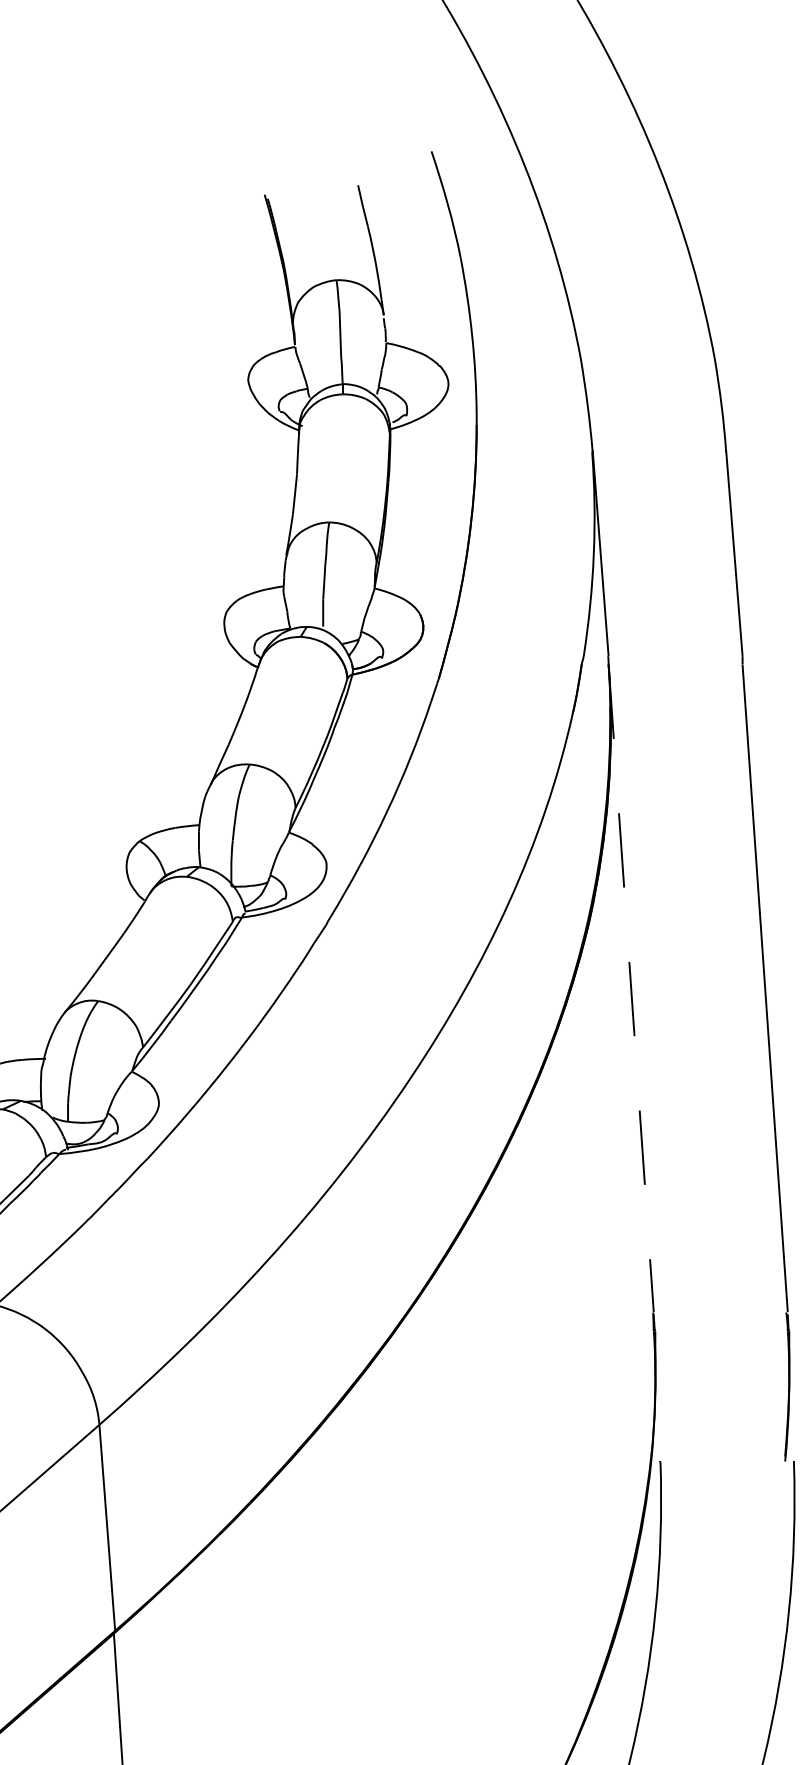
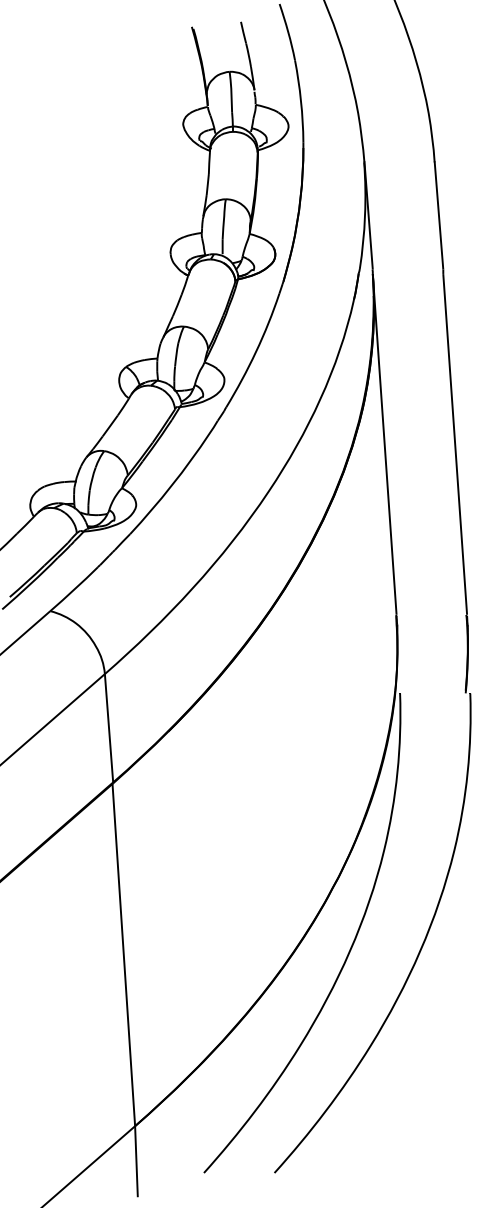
line: (630, 988) -> (384, 444), dashed -> solid

